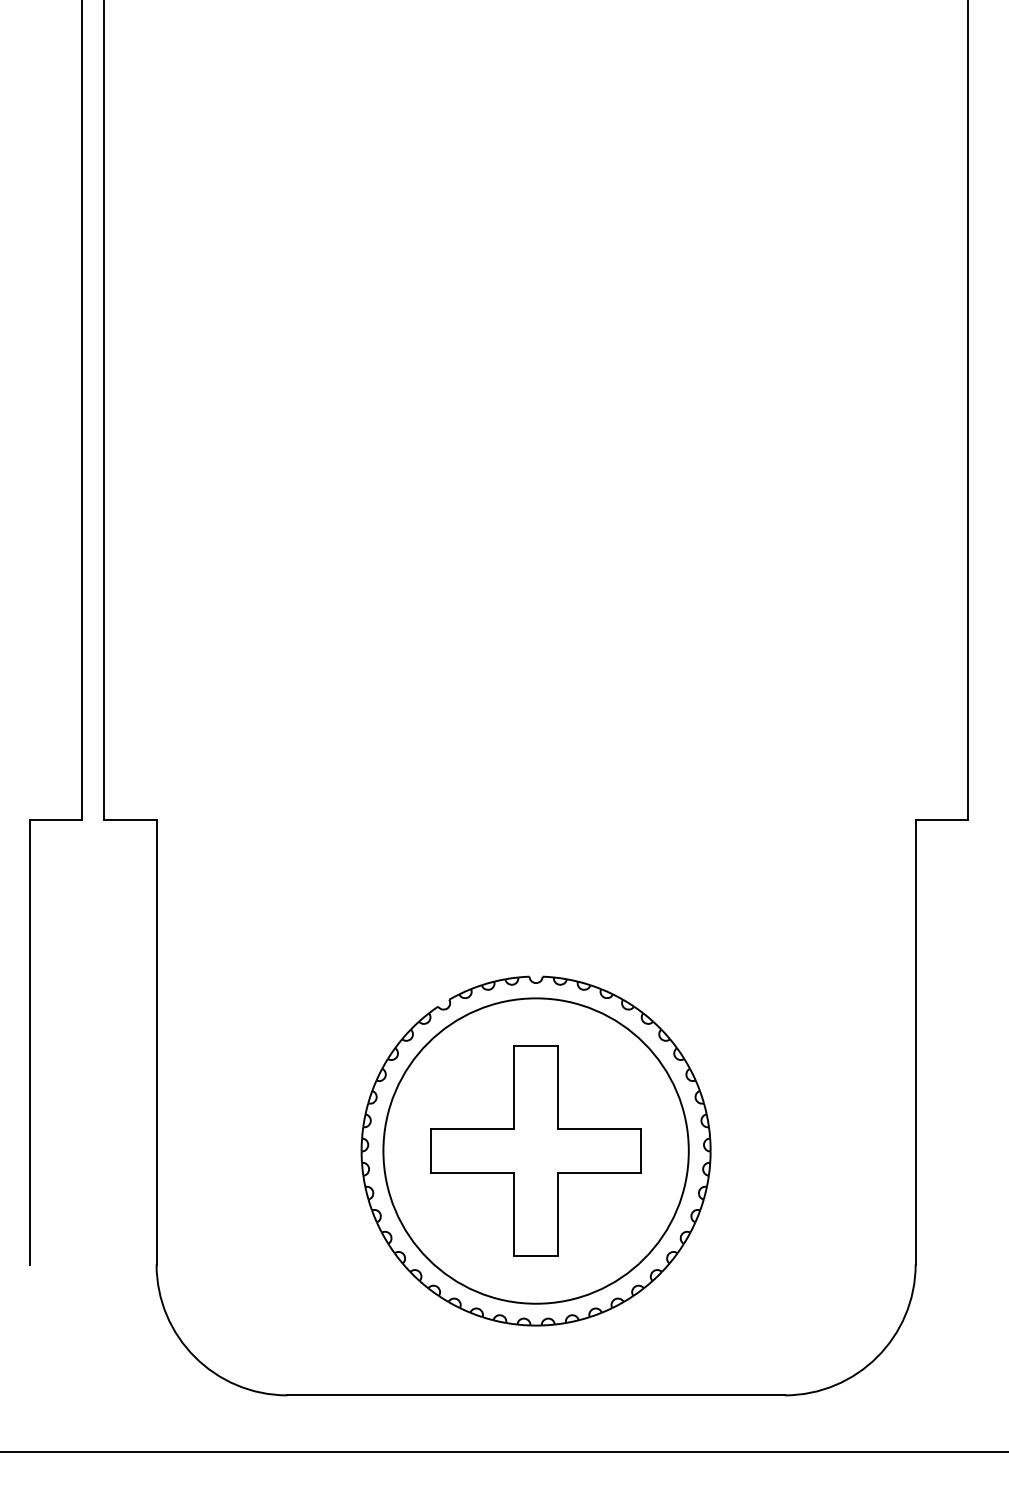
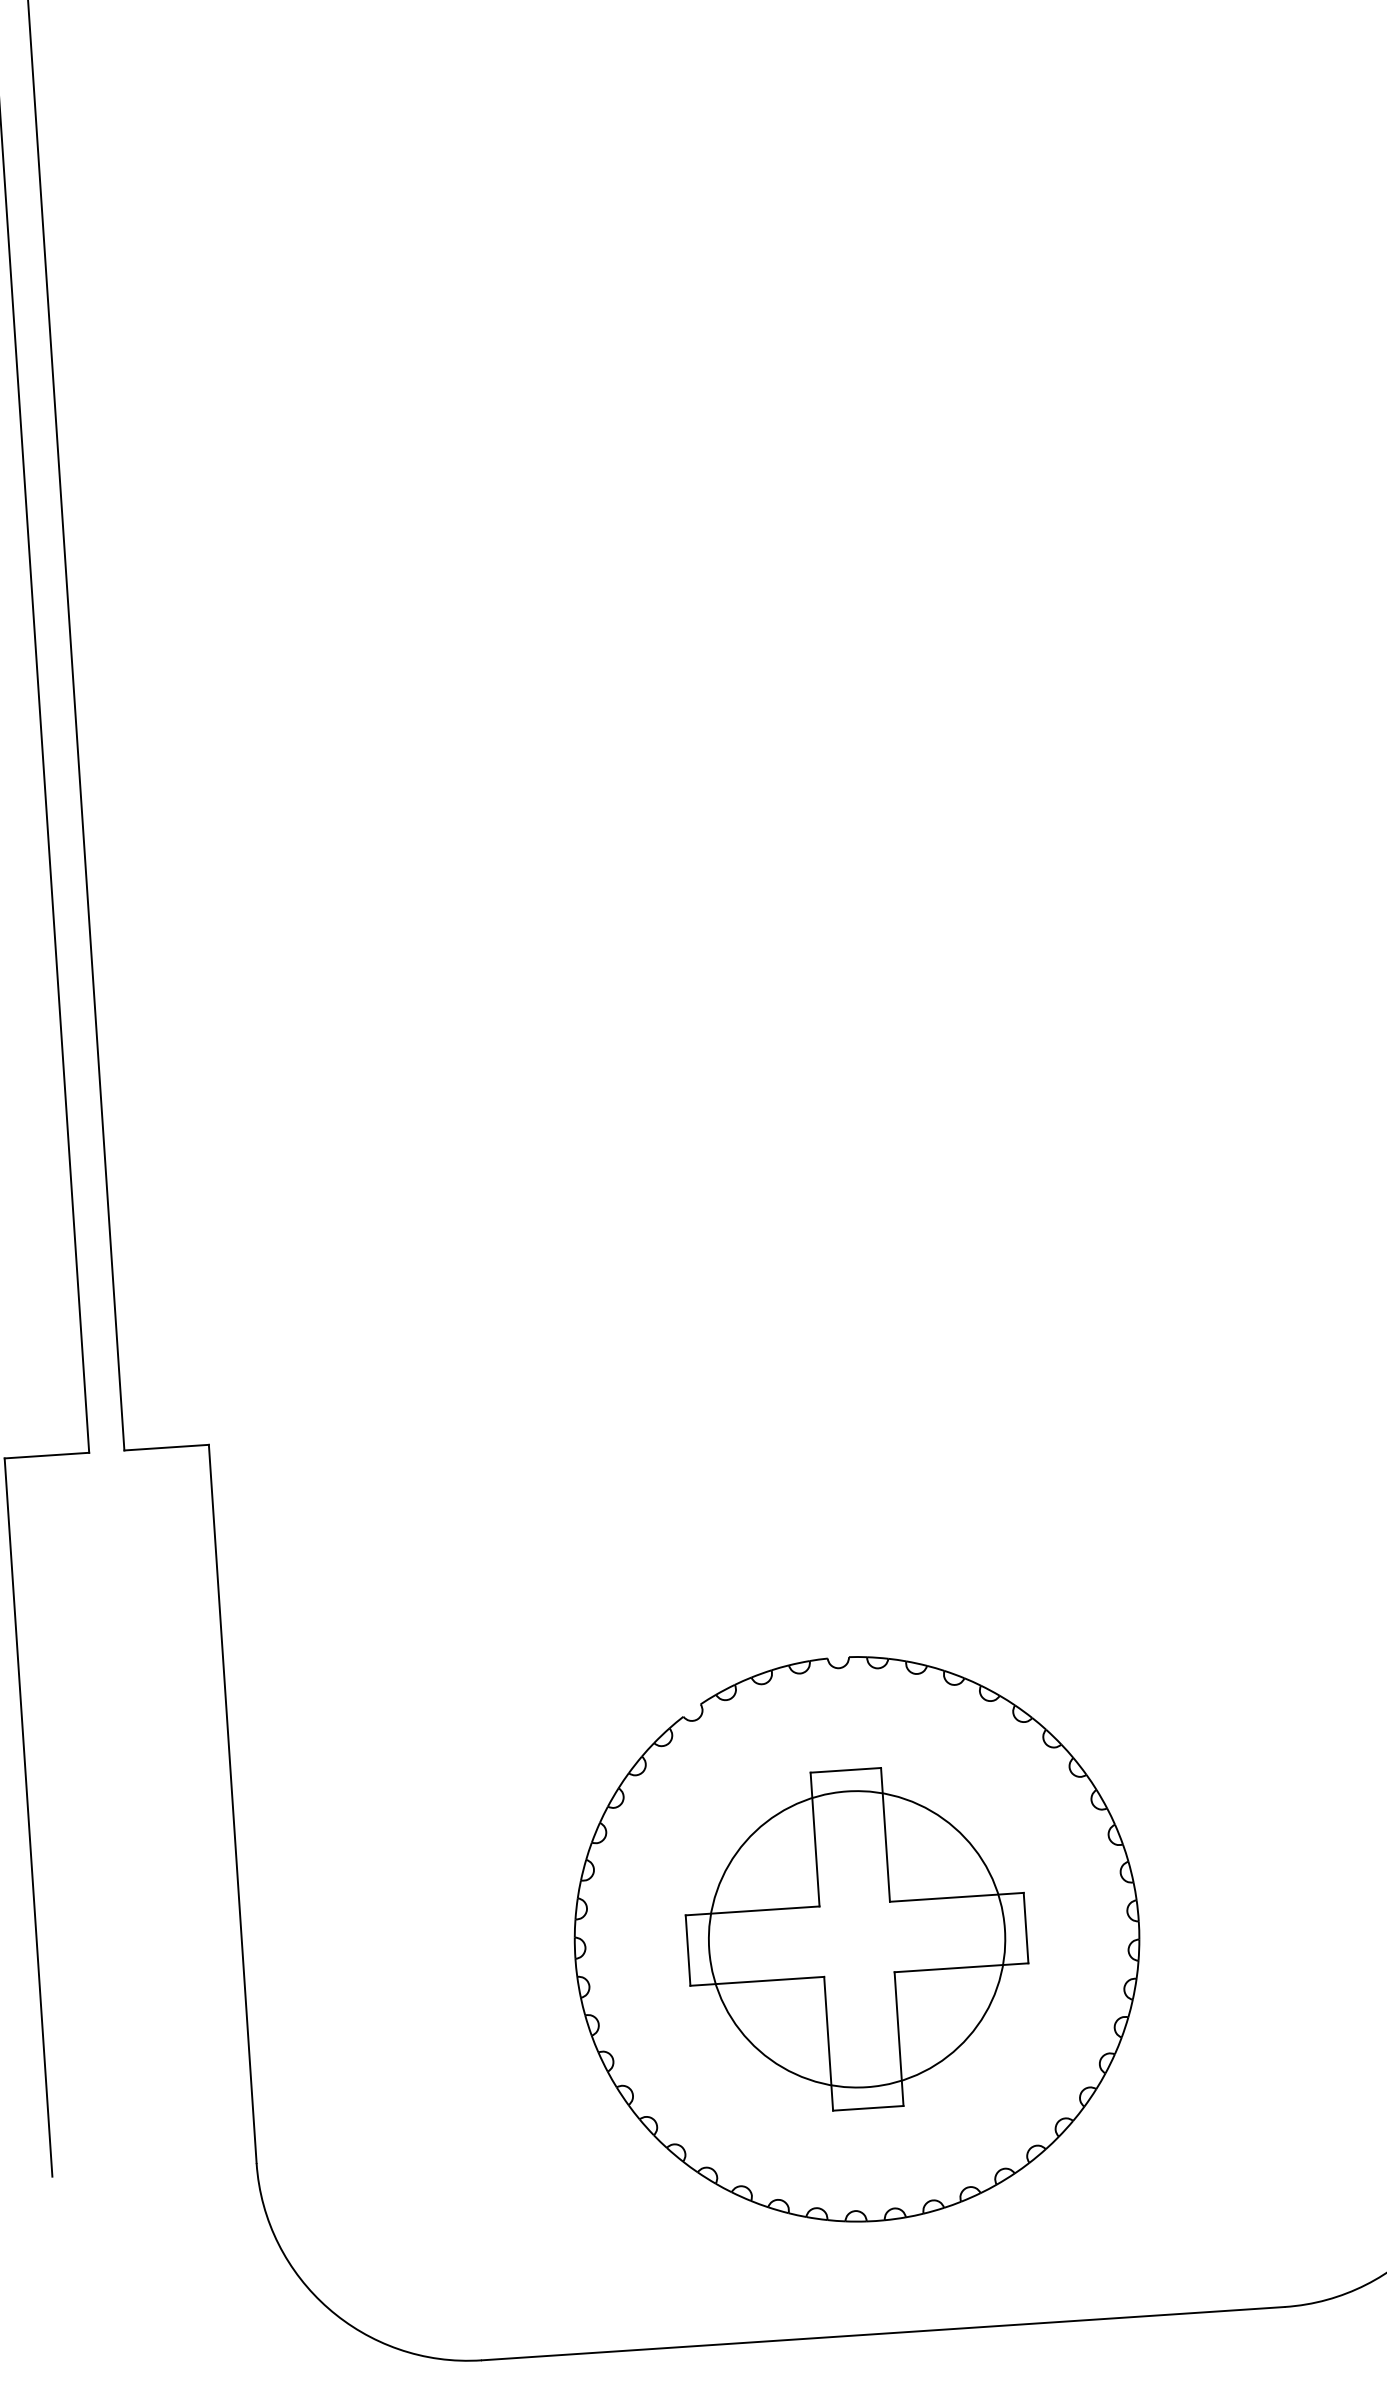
circle: (535, 1150) -> (856, 1938), size x0.6

